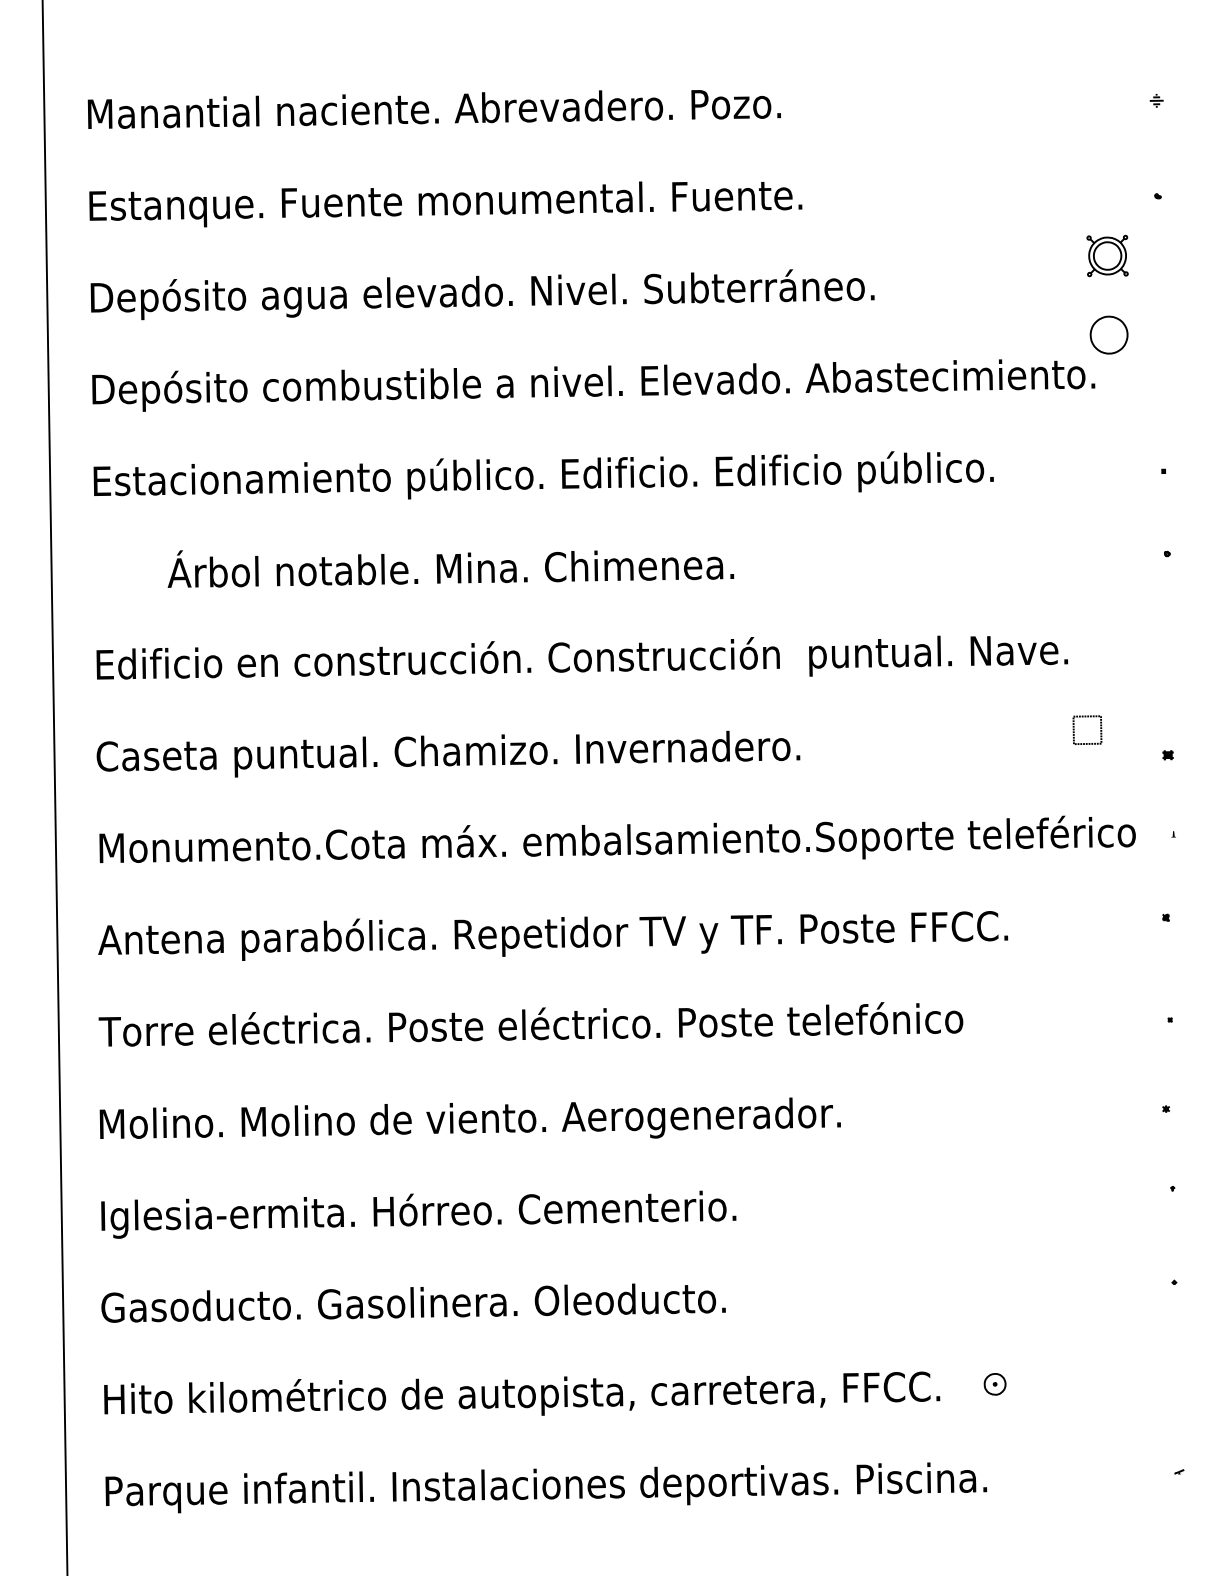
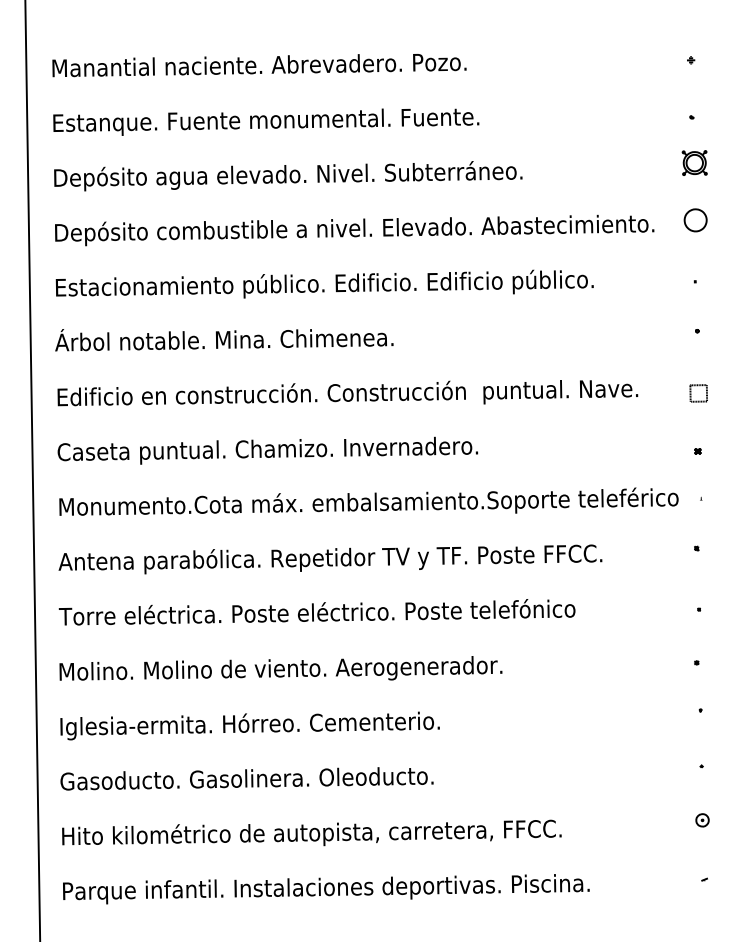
part: (1107, 255) -> (694, 162), moved
part: (1108, 335) -> (695, 220), moved
text: (451, 569) -> (224, 340), moved
part: (1087, 730) -> (698, 393), moved
part: (995, 1384) -> (702, 820), moved

